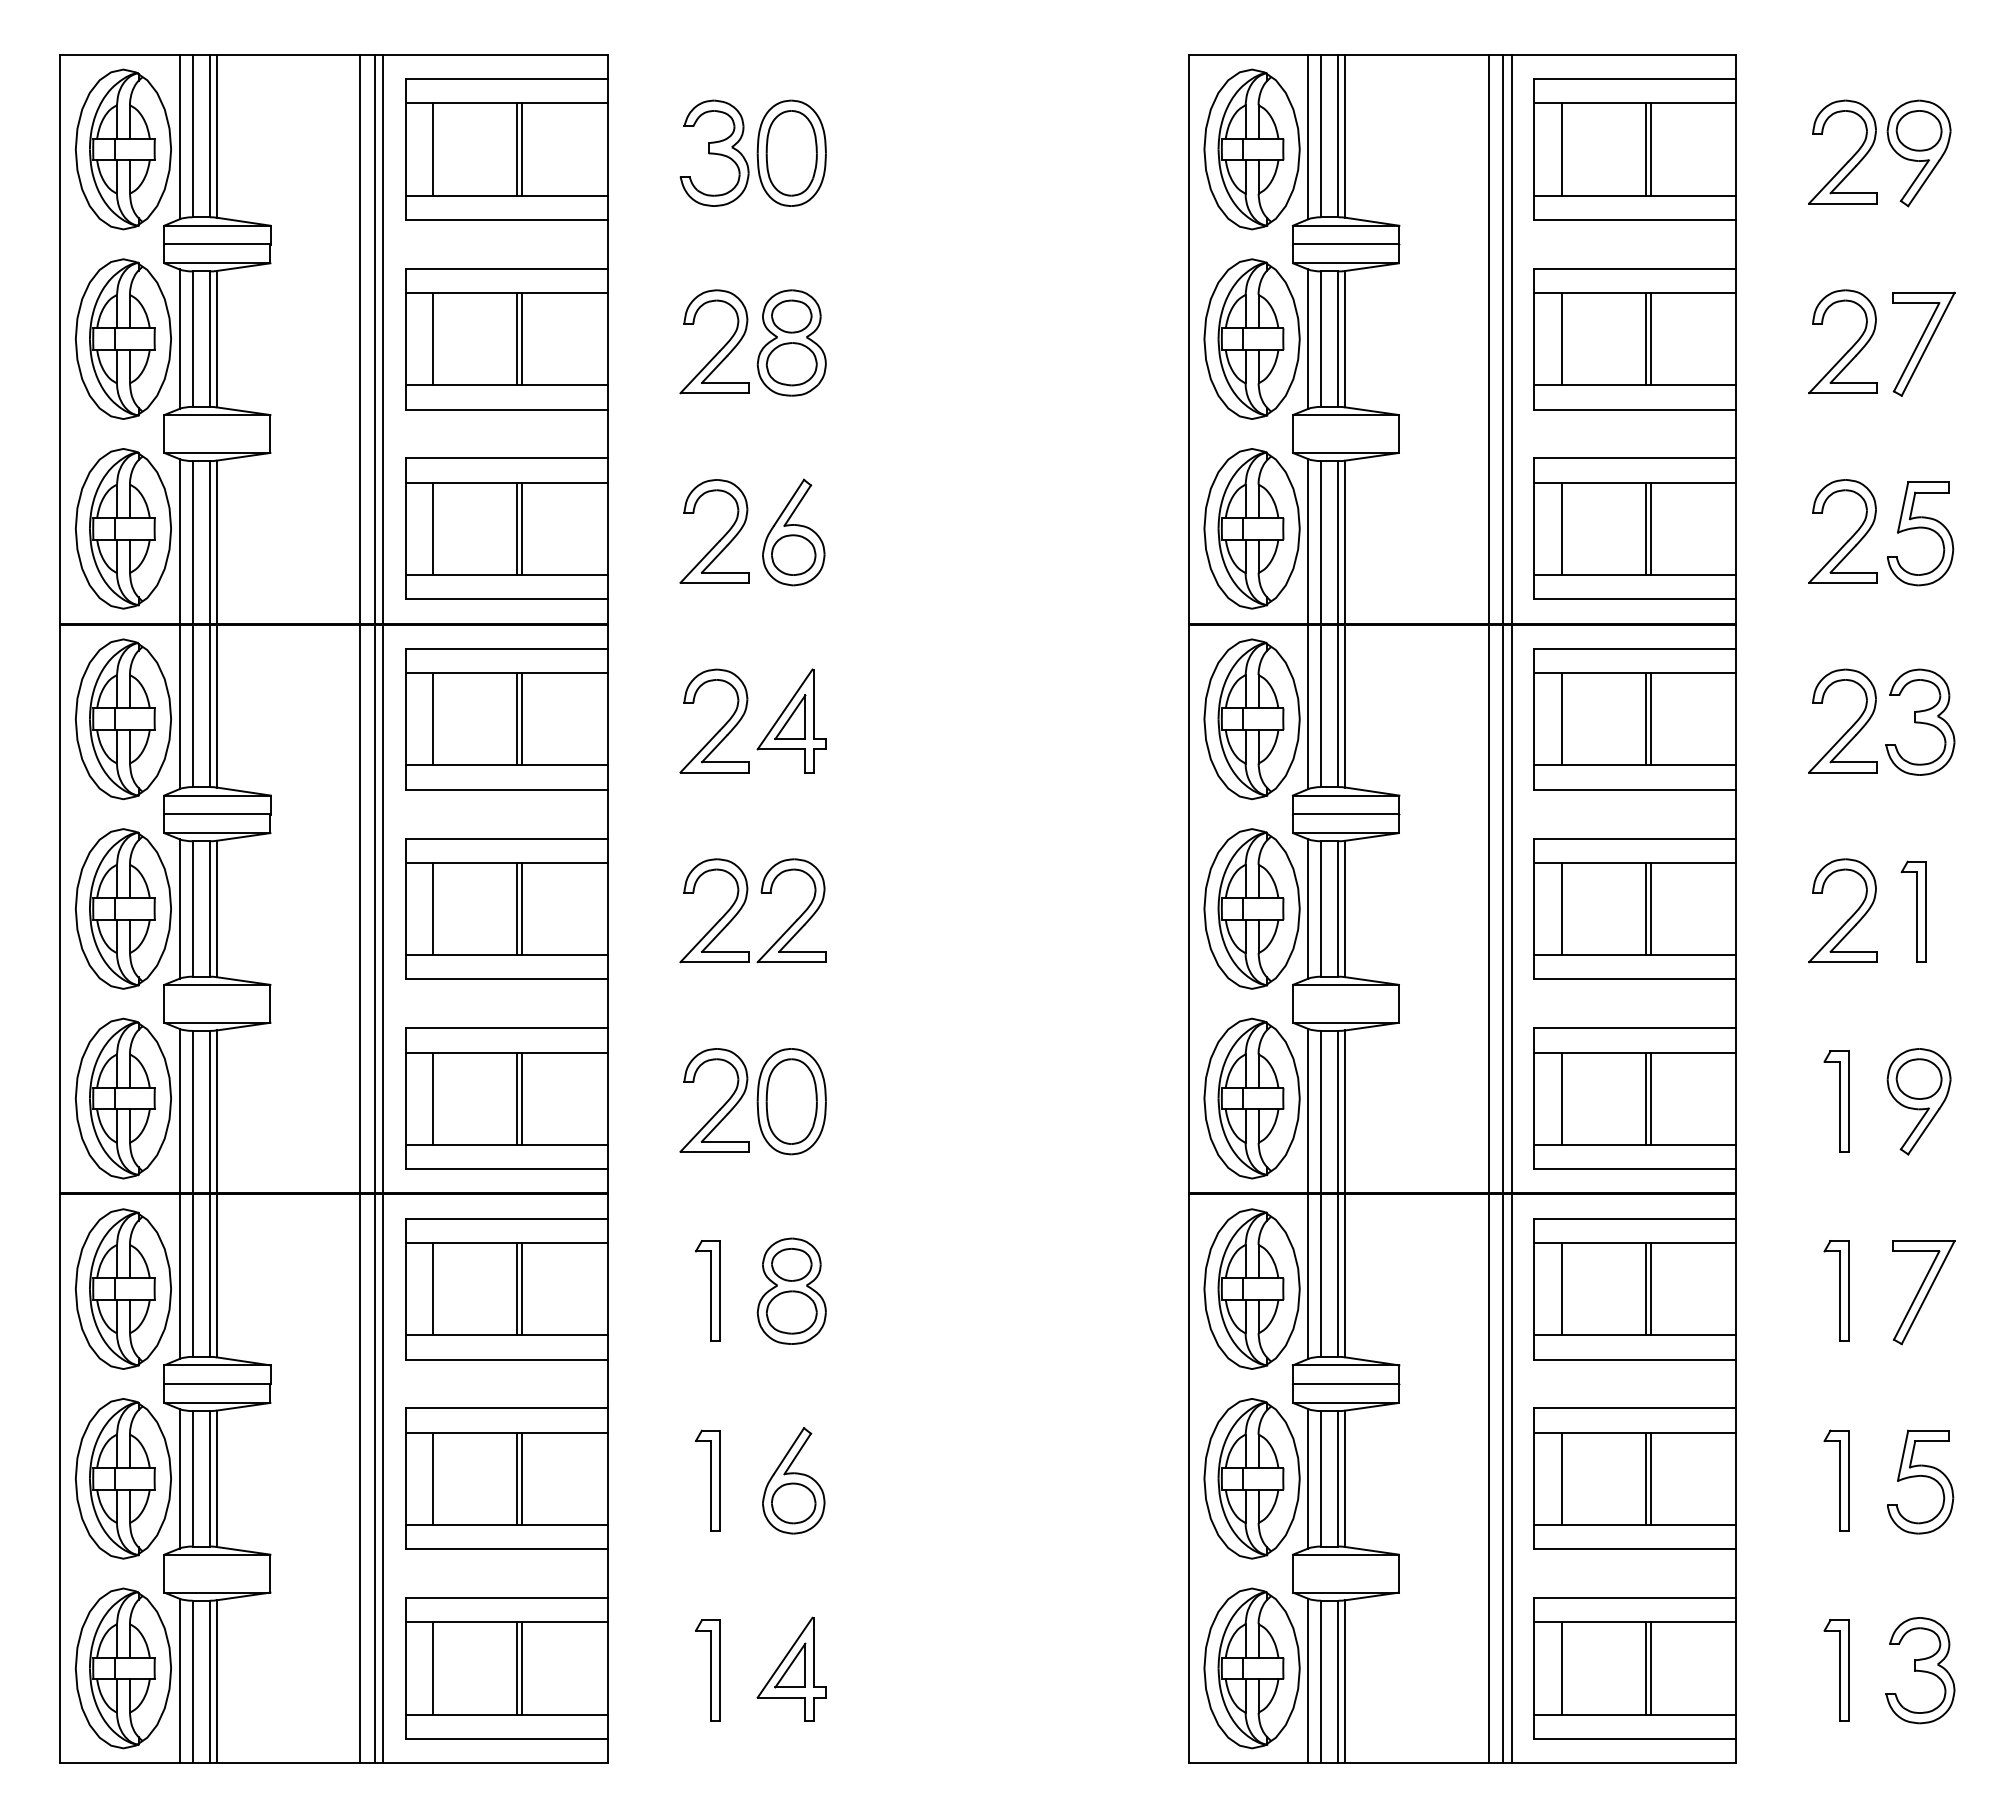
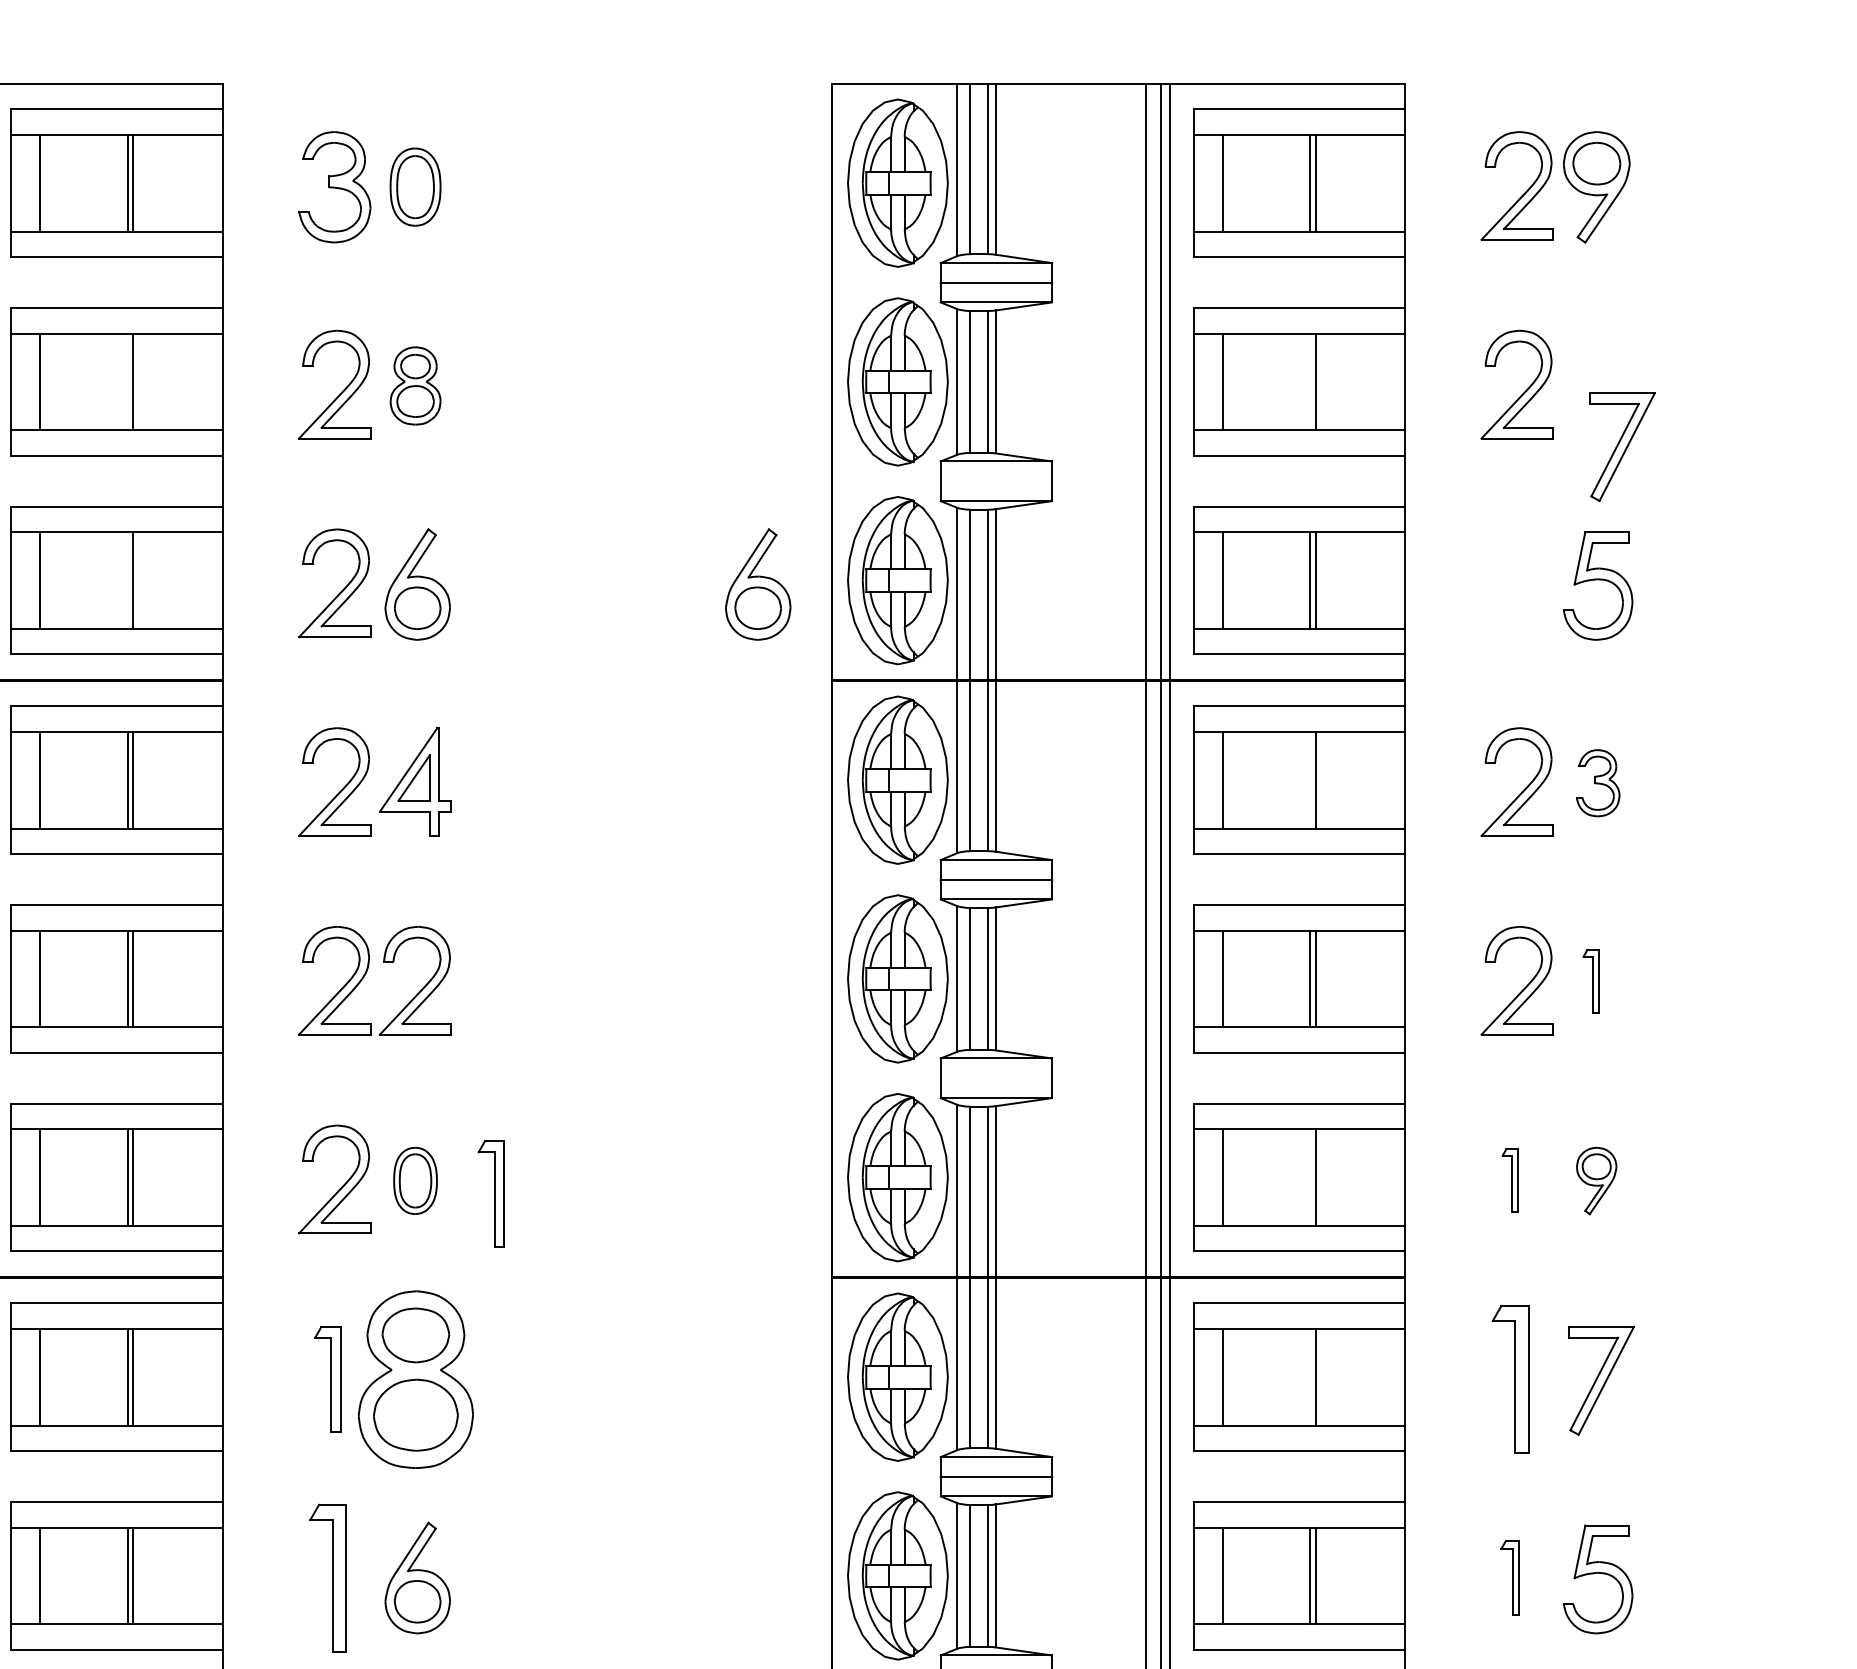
part: (791, 152) -> (415, 186), size x0.7
line: (516, 339) -> (127, 382), removed
line: (1645, 339) -> (1310, 382), removed
part: (791, 342) -> (415, 385), size x0.7
part: (1923, 343) -> (1622, 446), moved
line: (516, 528) -> (127, 580), removed
part: (1118, 532) -> (757, 584), added
part: (1849, 538) -> (1523, 590), removed
line: (1645, 719) -> (1310, 780), removed
part: (1920, 721) -> (1598, 782), size x0.6
part: (1913, 911) -> (1590, 981), size x0.6
line: (1645, 1098) -> (1310, 1177), removed
part: (791, 1101) -> (415, 1180), size x0.6
part: (1836, 1101) -> (1510, 1180), size x0.6
part: (1918, 1101) -> (1596, 1180), size x0.6
part: (863, 1113) -> (490, 1193), added
line: (1645, 1289) -> (1310, 1377), removed
part: (791, 1290) -> (415, 1378), size x1.6
part: (1836, 1290) -> (1510, 1378), size x1.4
part: (707, 1480) -> (327, 1577), size x1.4
part: (1836, 1480) -> (1510, 1577), size x0.7

